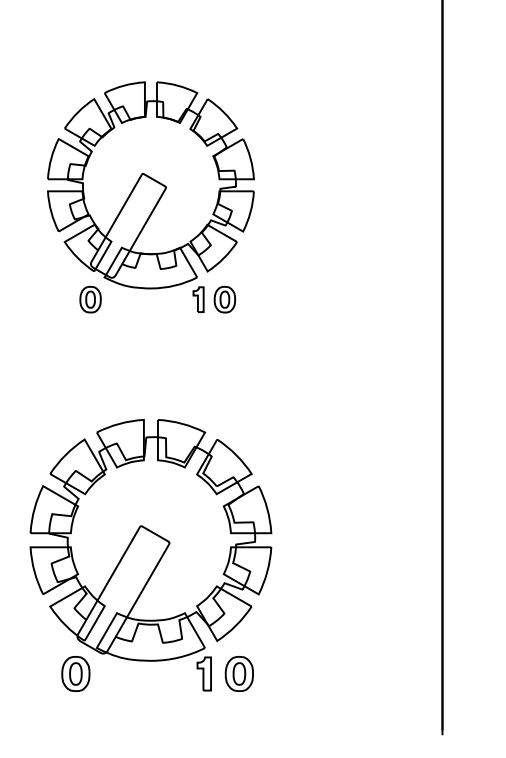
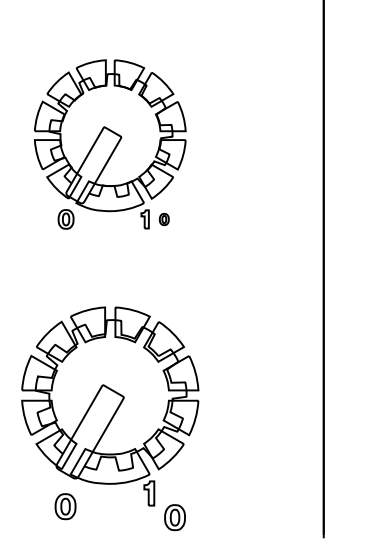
part: (224, 299) -> (164, 219), size x0.6
part: (75, 673) -> (65, 506), moved
part: (238, 673) -> (174, 517), moved

